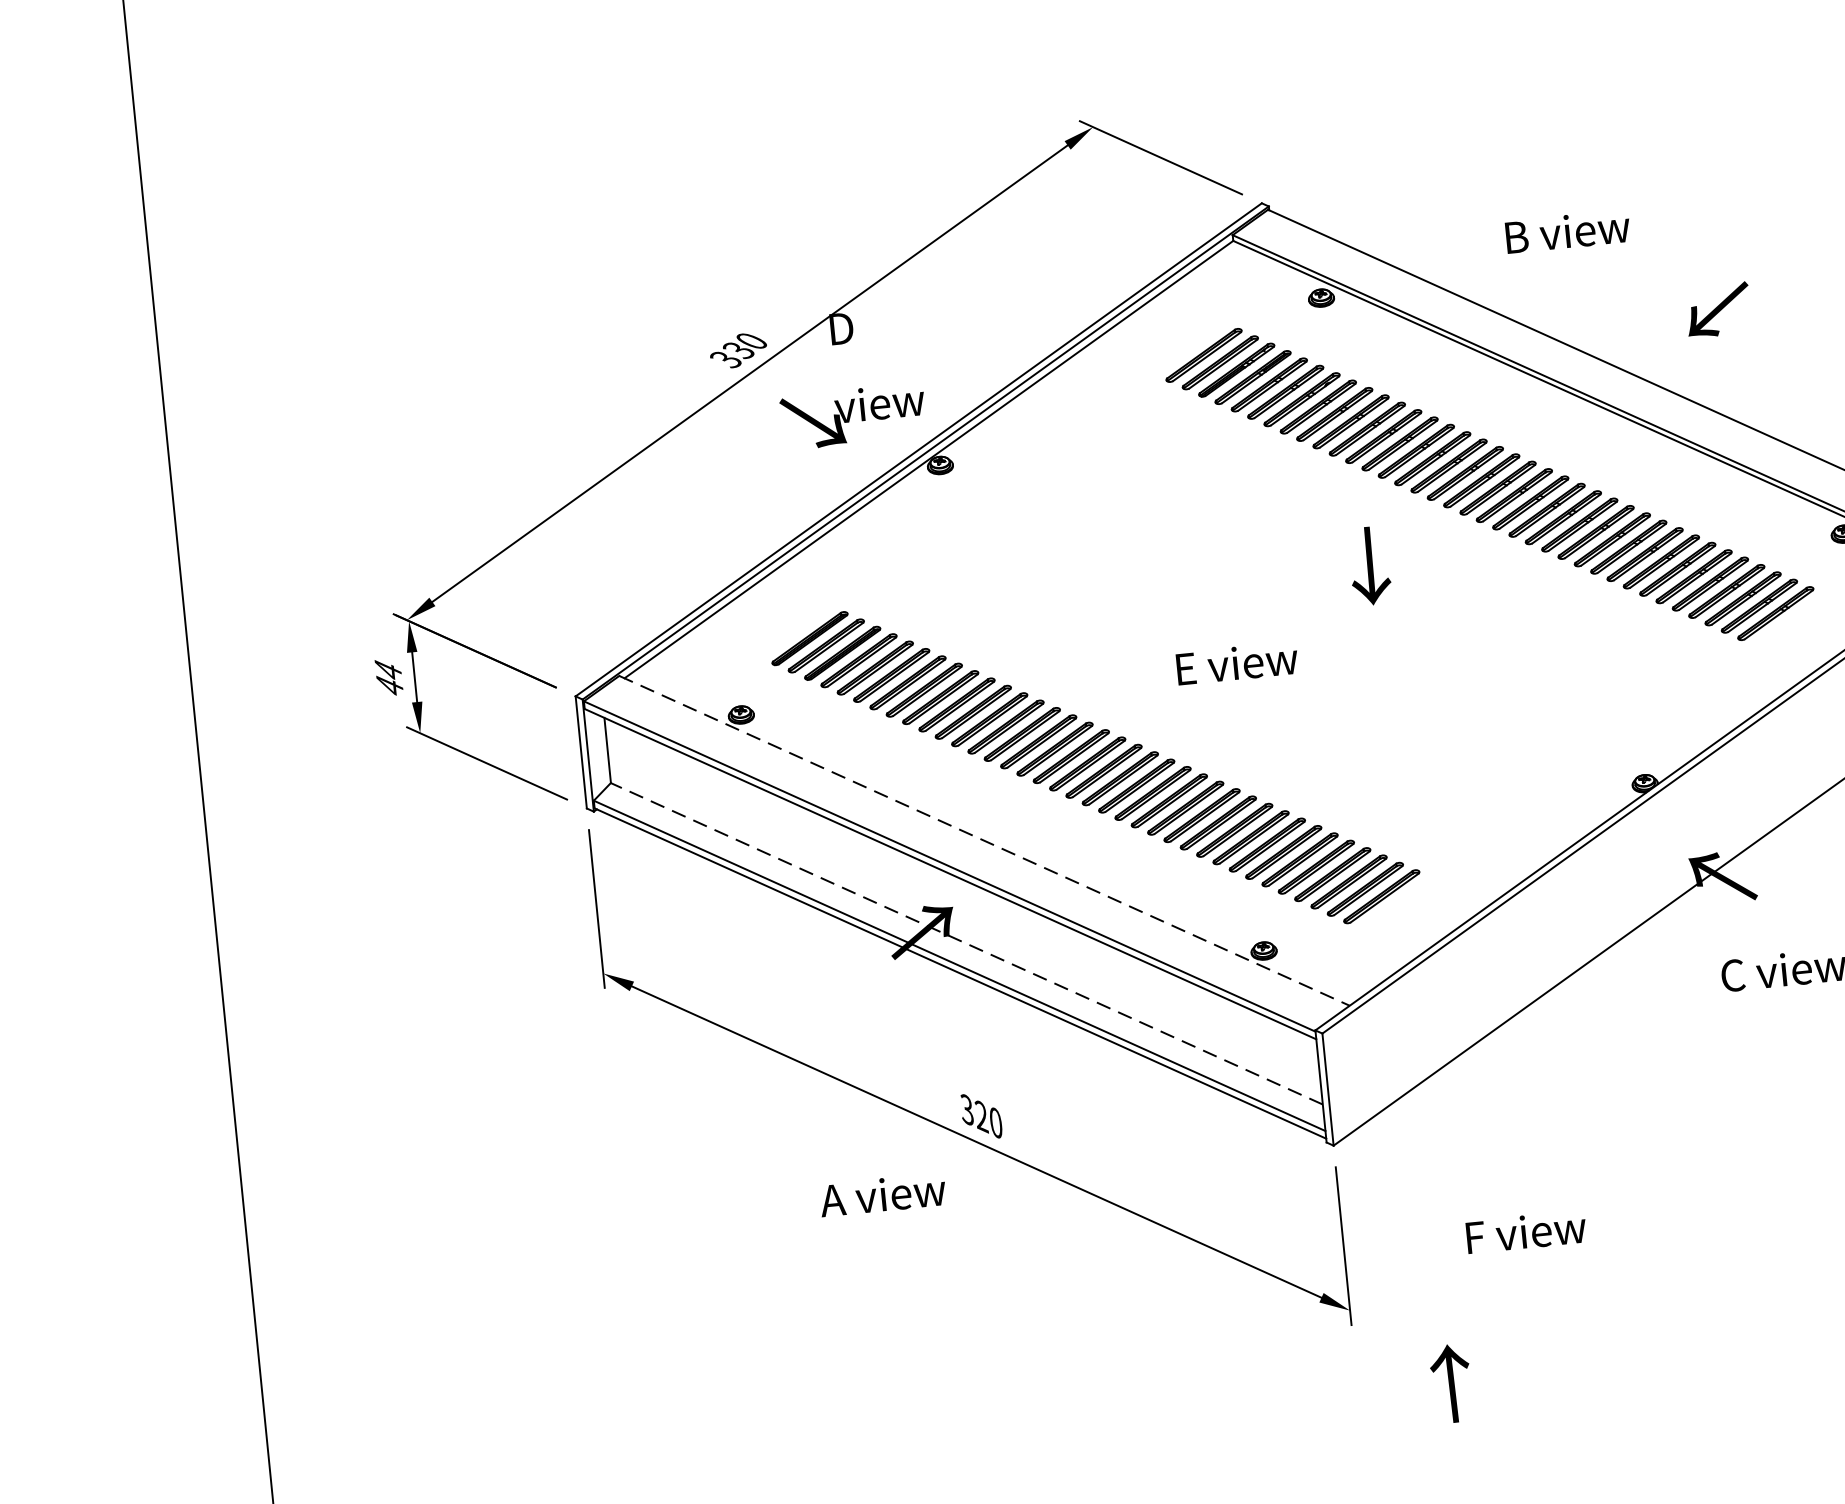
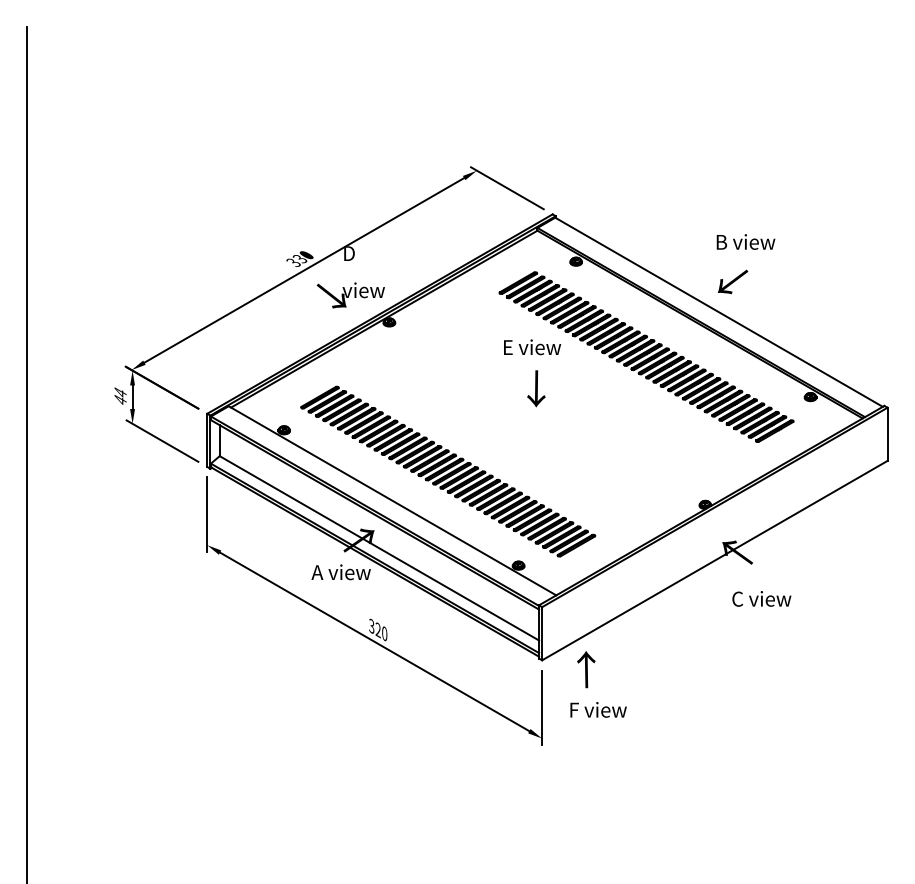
text: (1566, 230) -> (745, 241), moved
text: (1719, 309) -> (733, 281), moved
text: (1370, 565) -> (536, 388), moved
text: (1237, 663) -> (532, 347), moved
line: (984, 842) -> (392, 501), dashed -> solid
line: (964, 944) -> (378, 548), dashed -> solid
text: (881, 1195) -> (340, 572), moved
text: (1525, 1231) -> (598, 709), moved
text: (1451, 1383) -> (586, 669), moved

